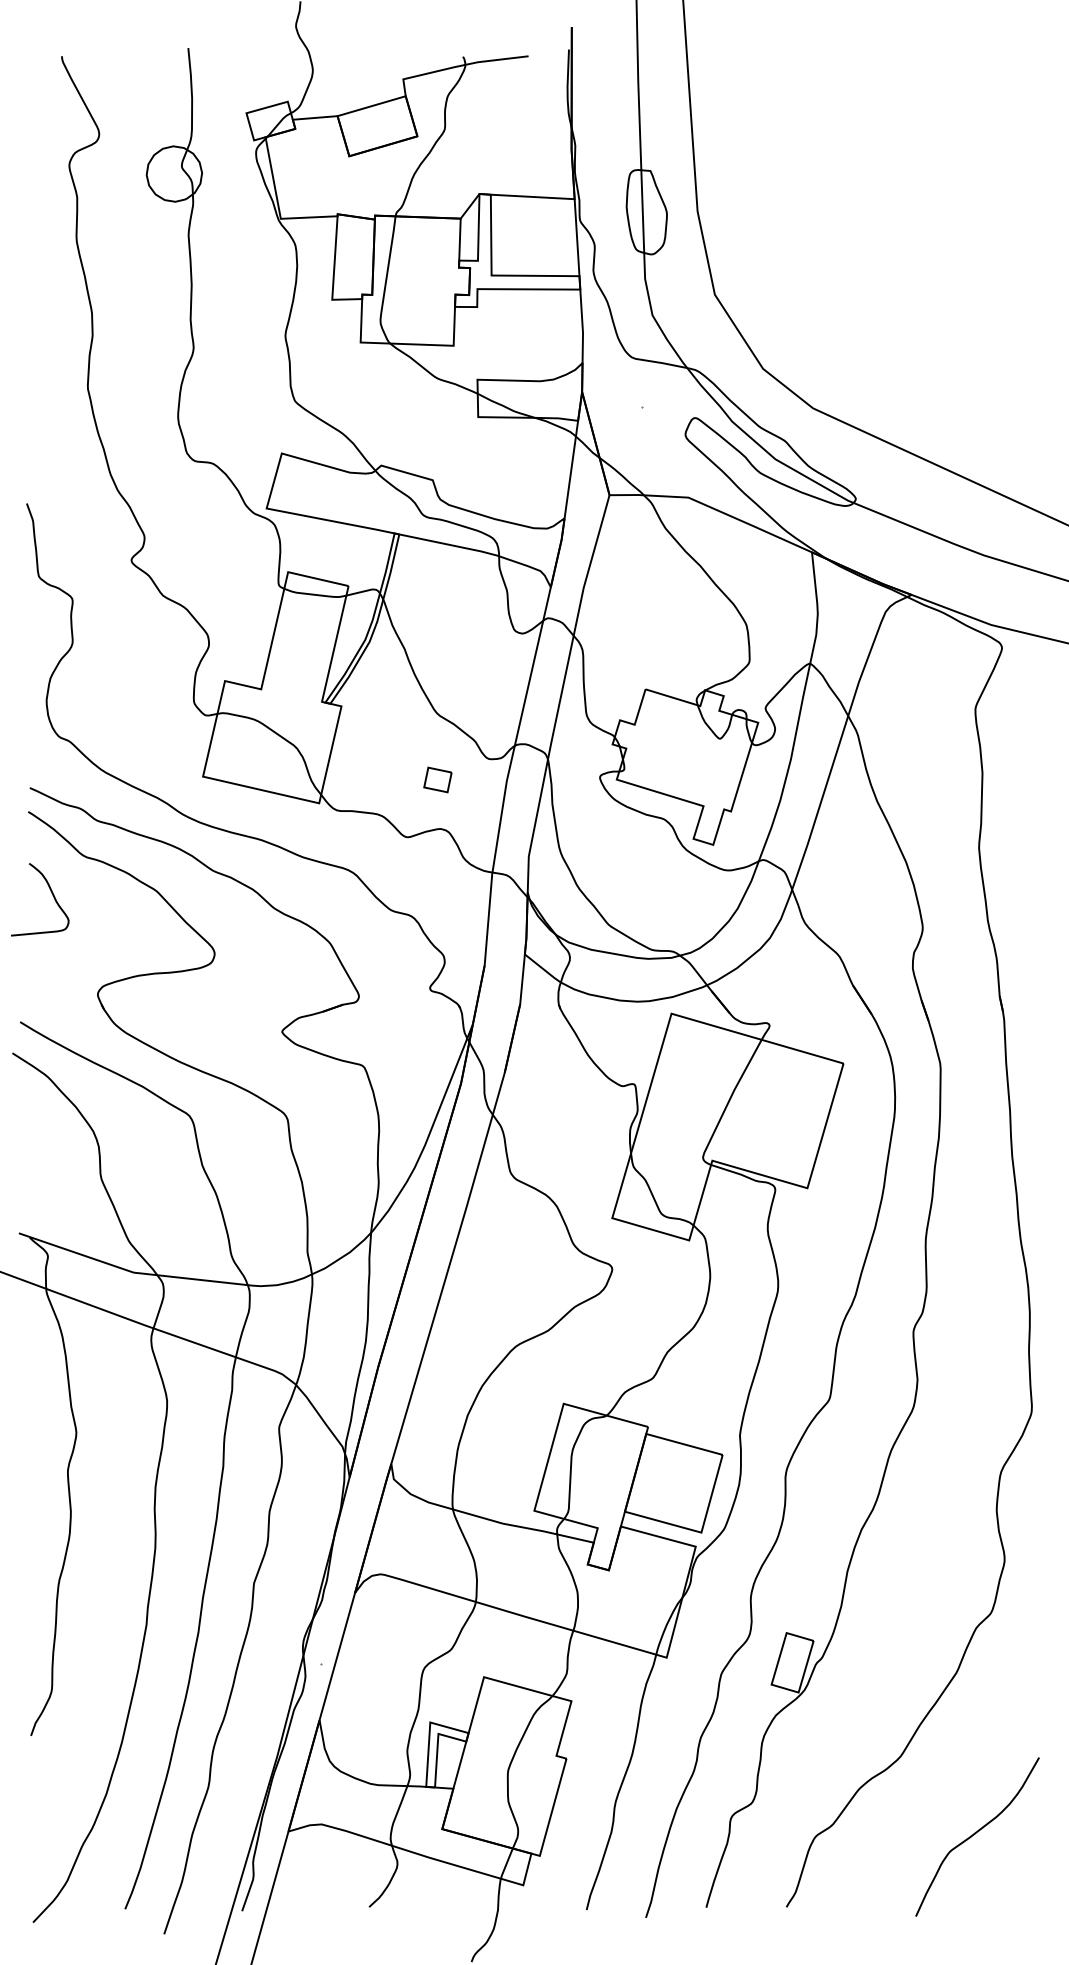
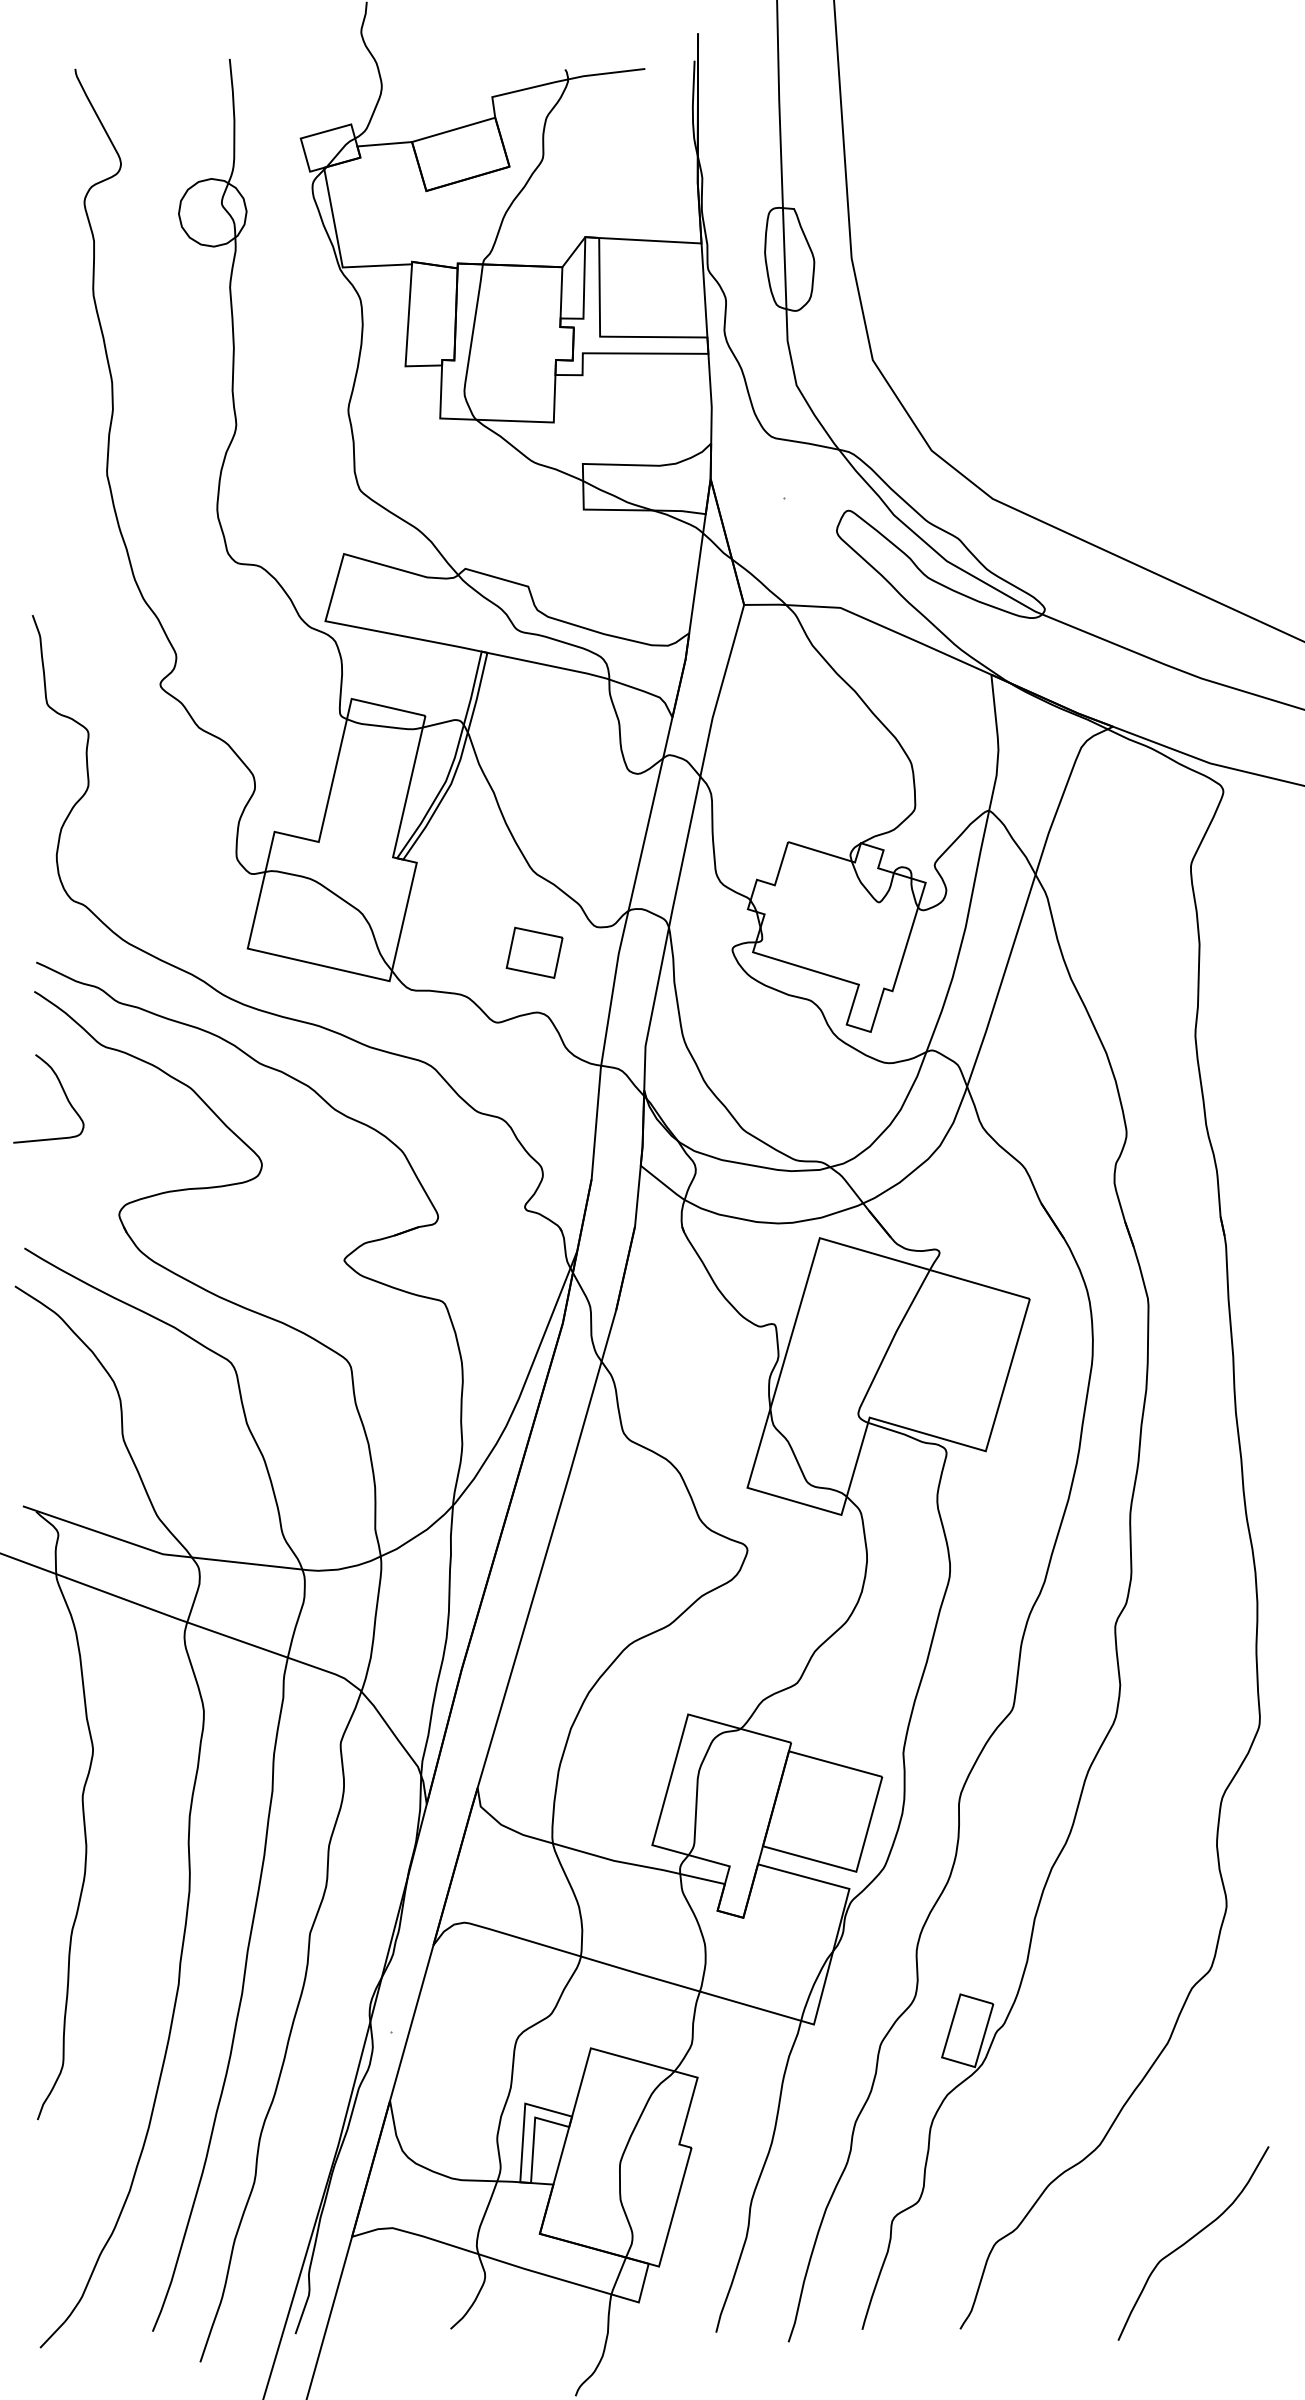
part: (437, 779) -> (534, 952), size x1.67

